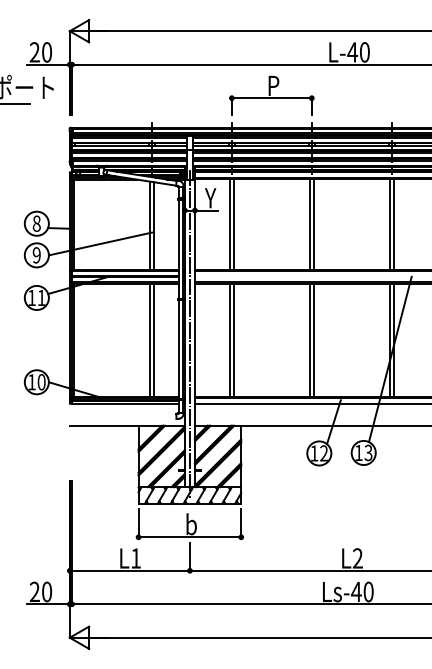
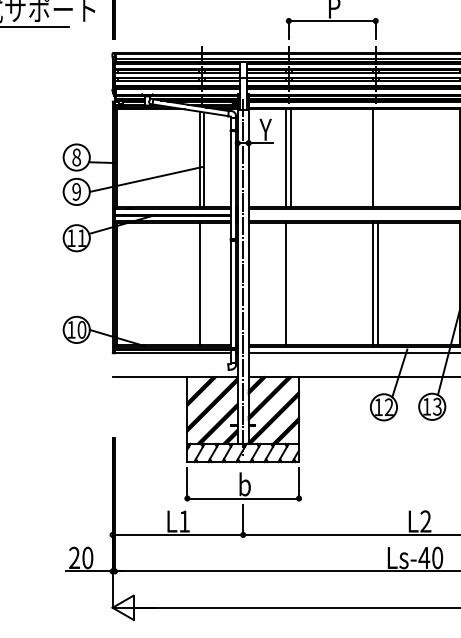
line: (314, 224) -> (378, 158), removed
line: (154, 340) -> (204, 284), removed
line: (234, 340) -> (291, 284), removed

